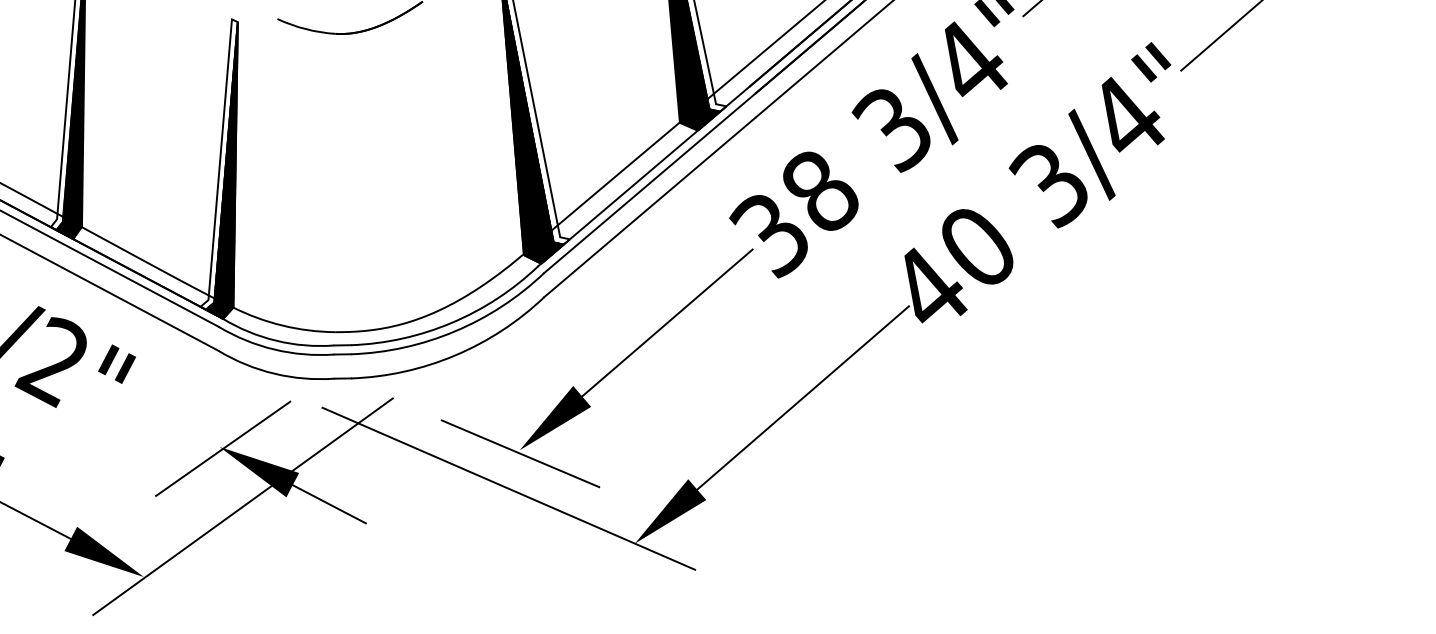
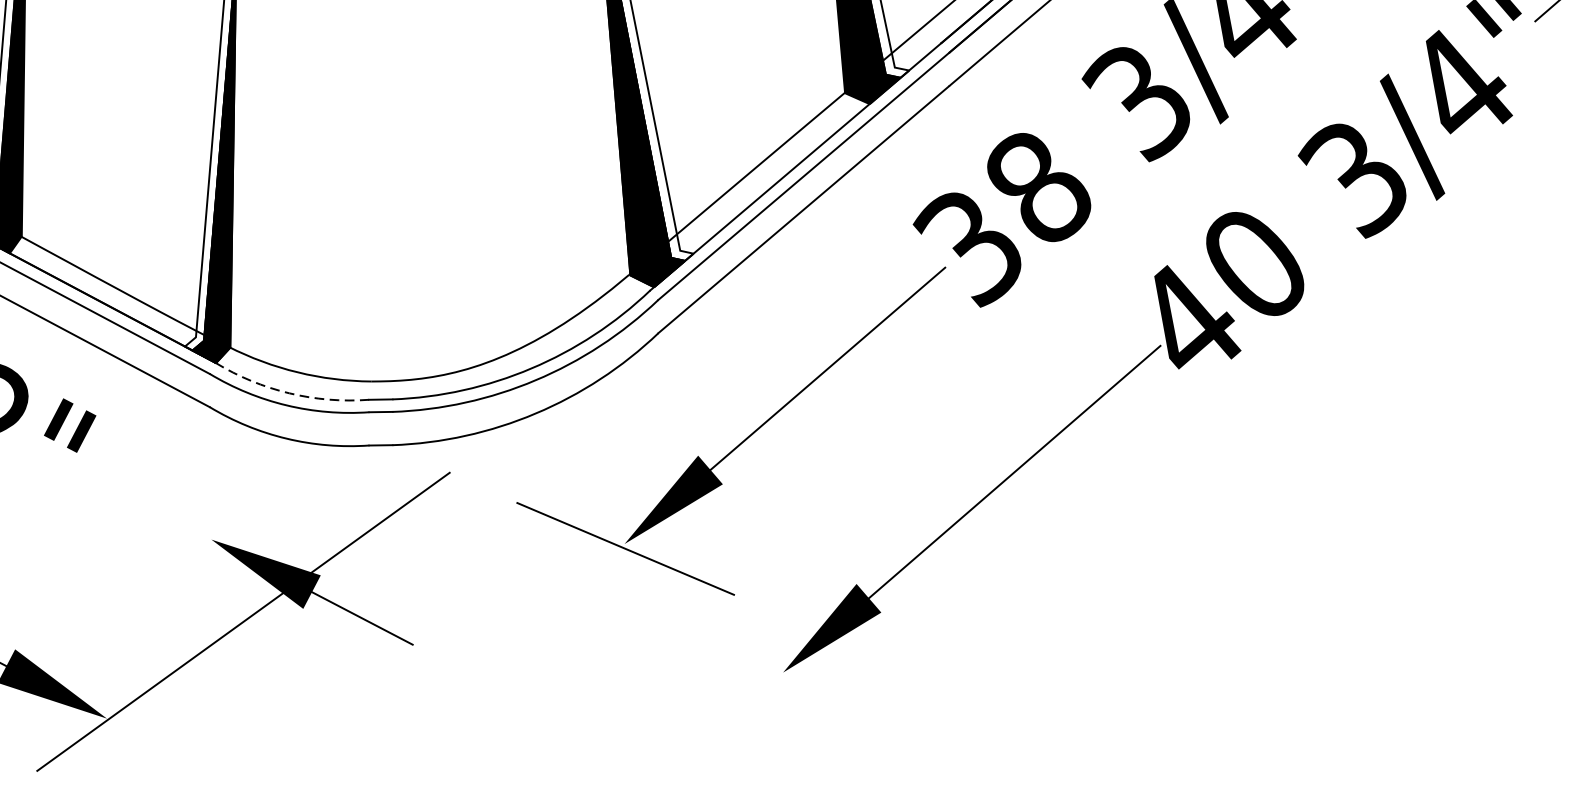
arc: (276, 340) -> (289, 392), solid -> dashed
line: (223, 448) -> (216, 541), removed
line: (508, 488) -> (609, 596), removed

